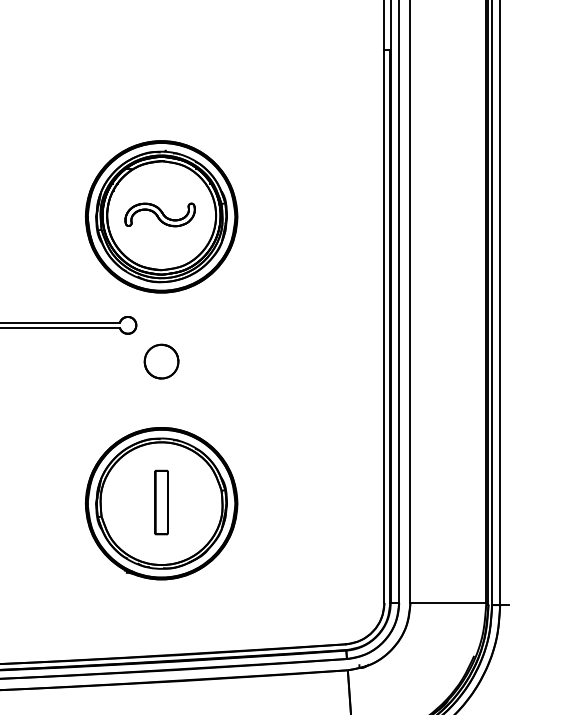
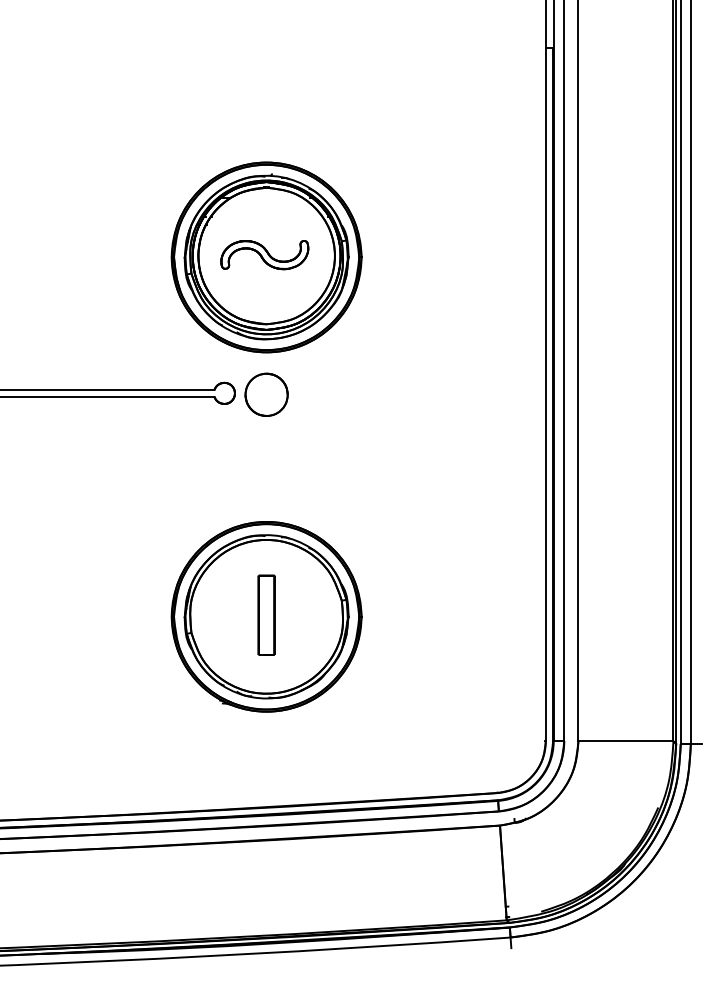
part: (161, 361) -> (266, 394), moved

